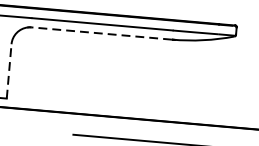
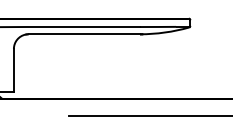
line: (101, 33) -> (84, 34), dashed -> solid
line: (8, 71) -> (13, 70), dashed -> solid

